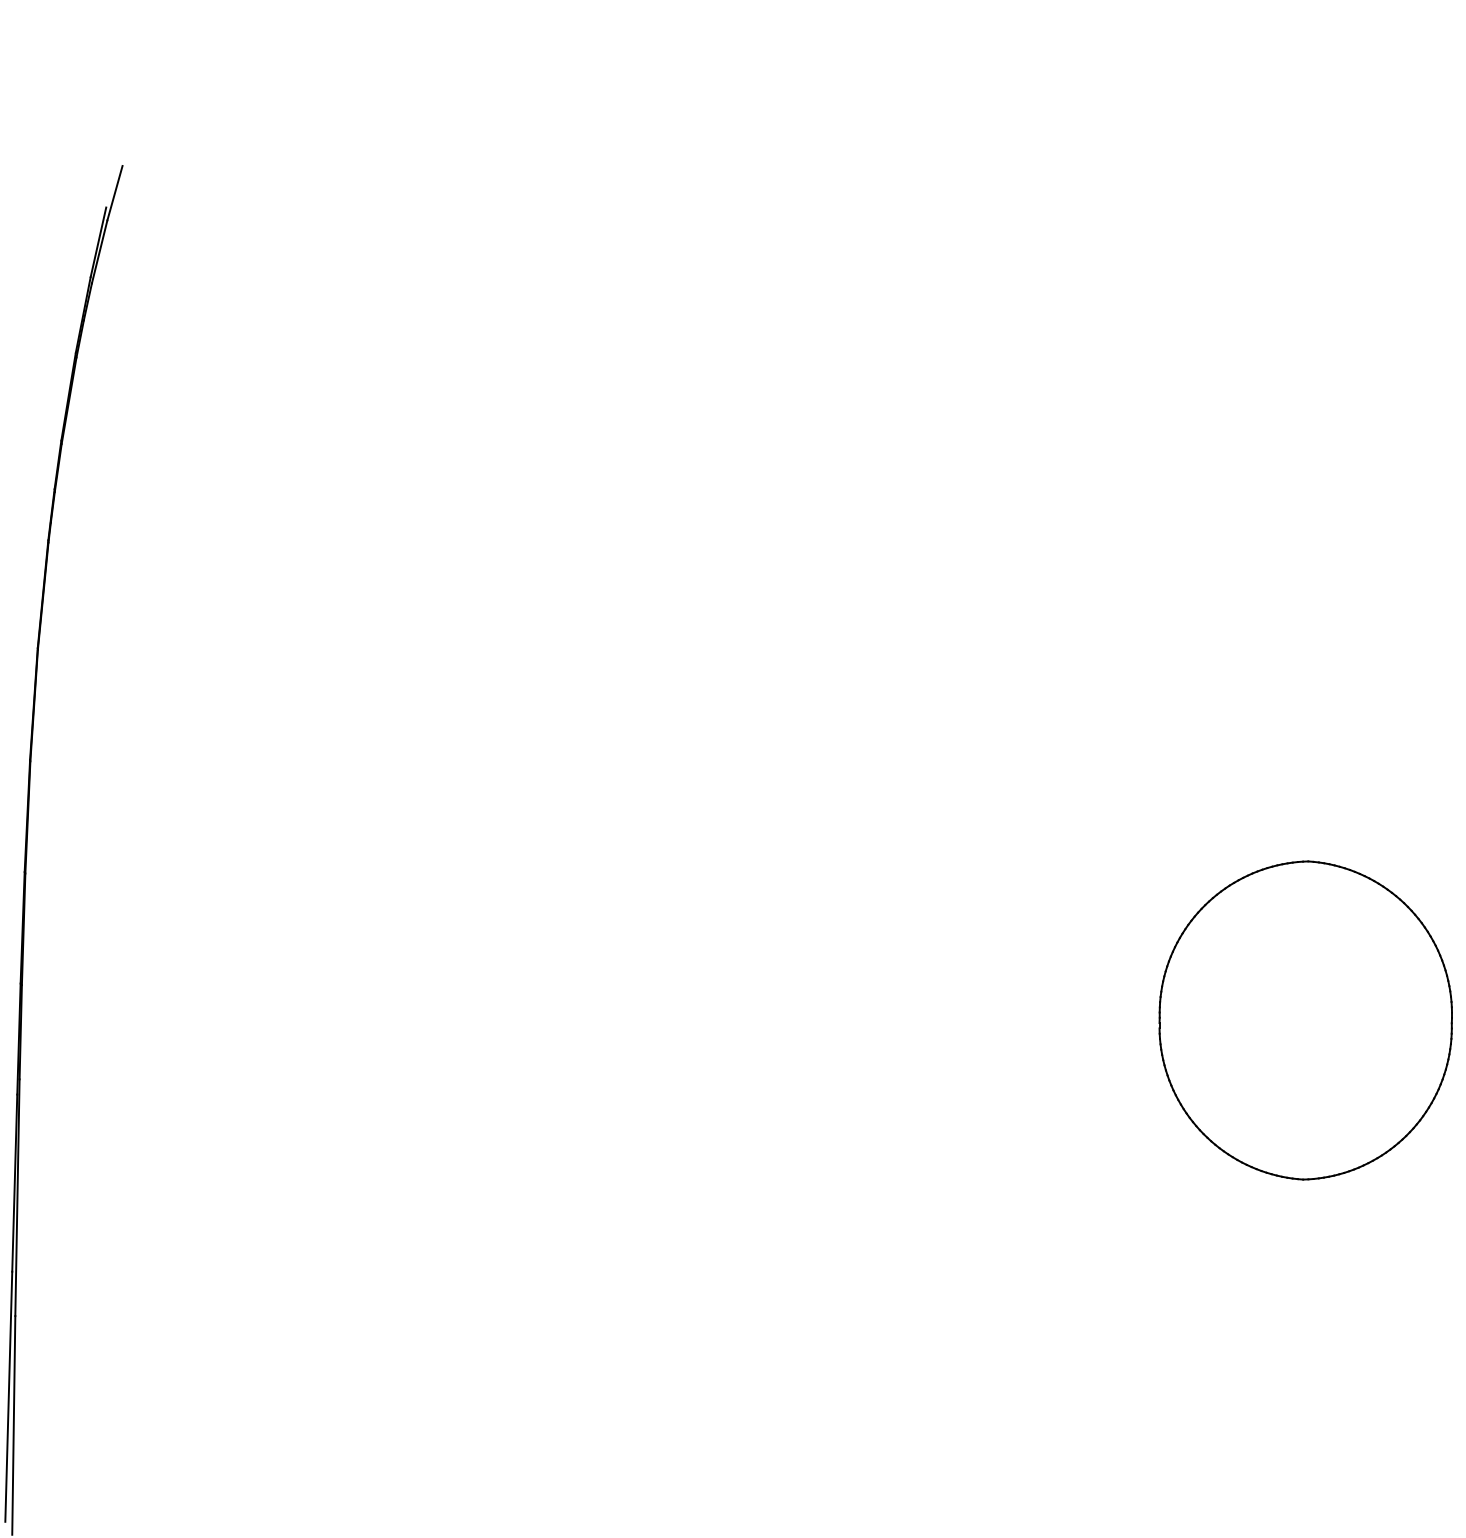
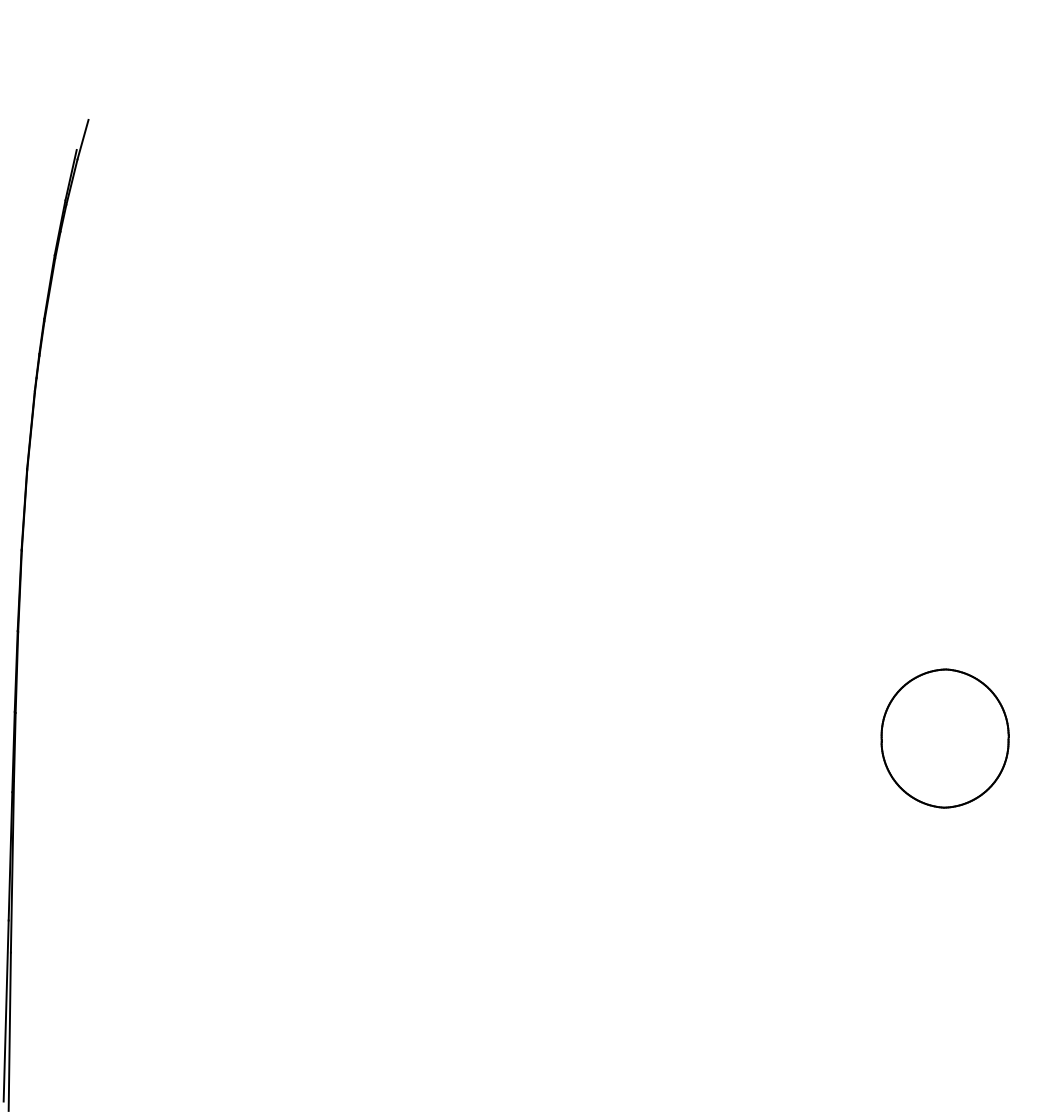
part: (1305, 1020) -> (944, 738), size x0.6

